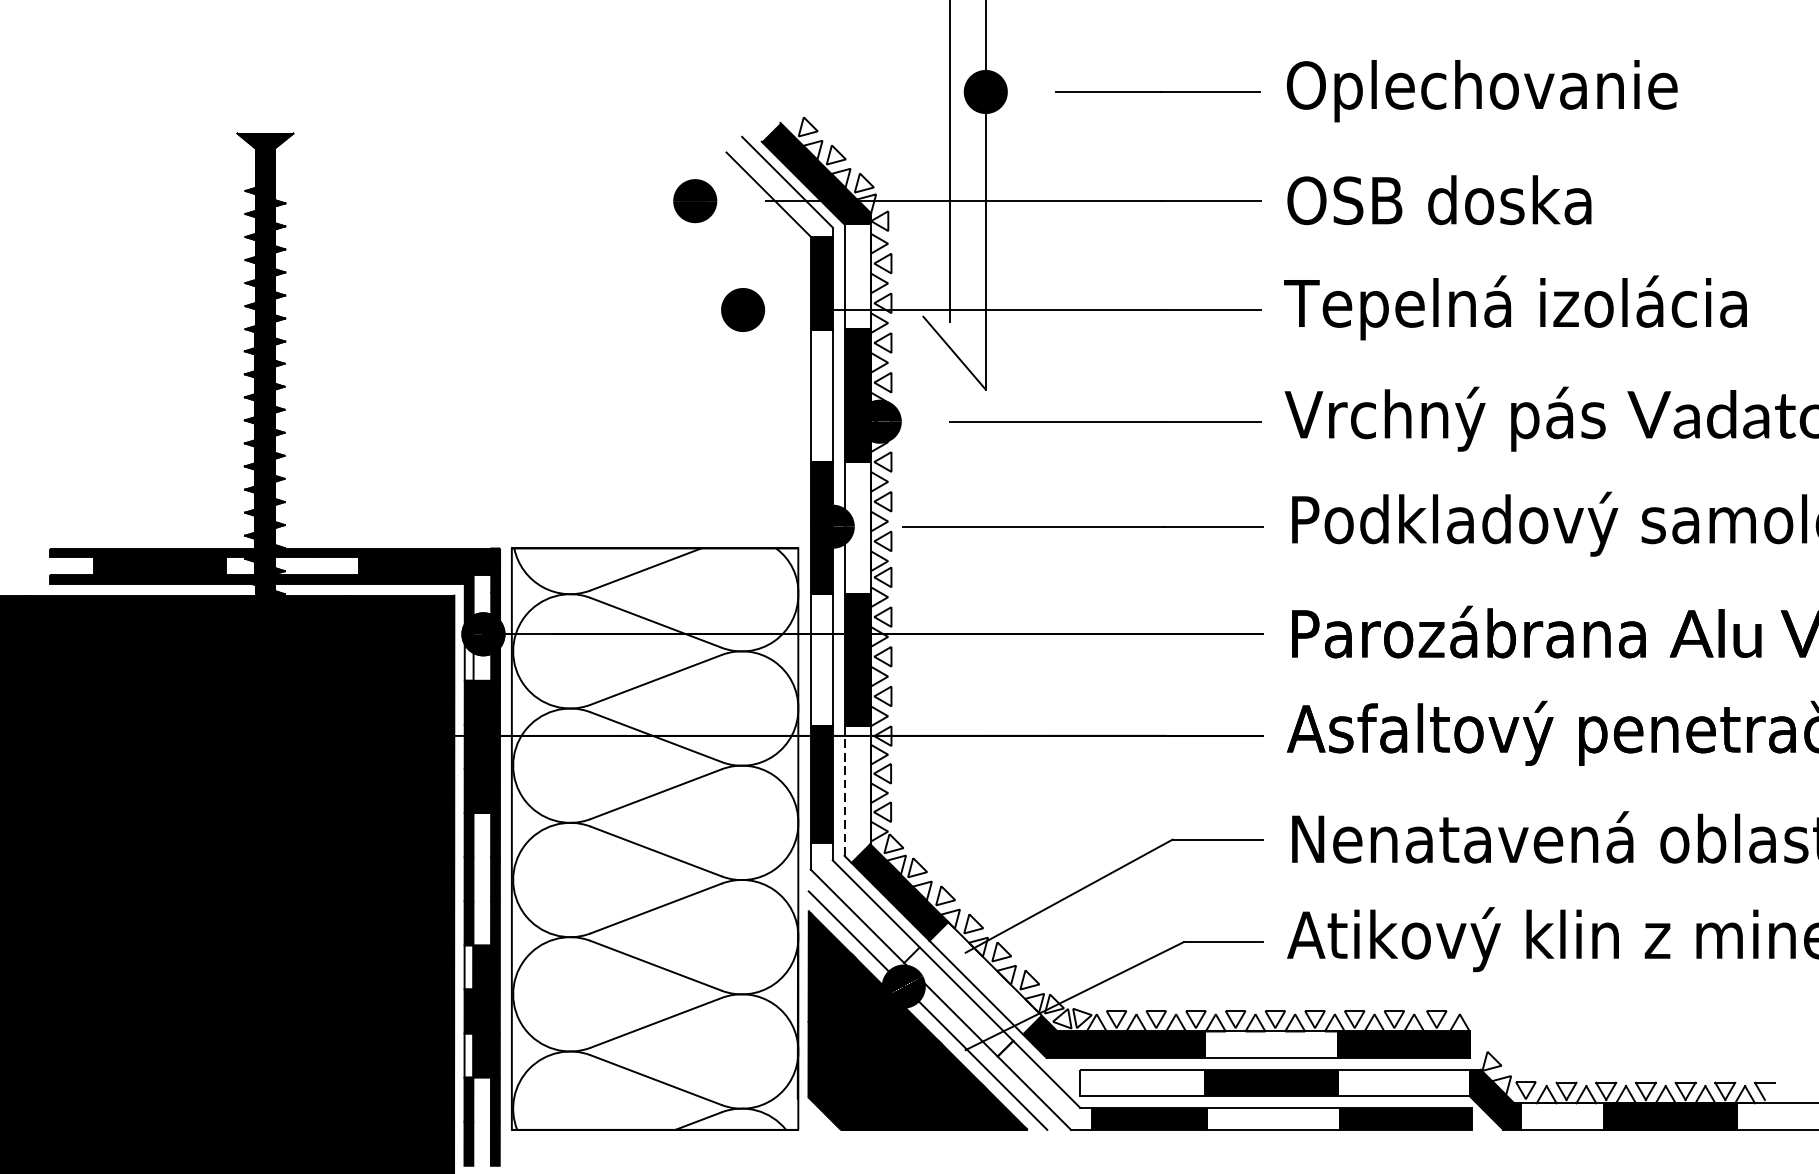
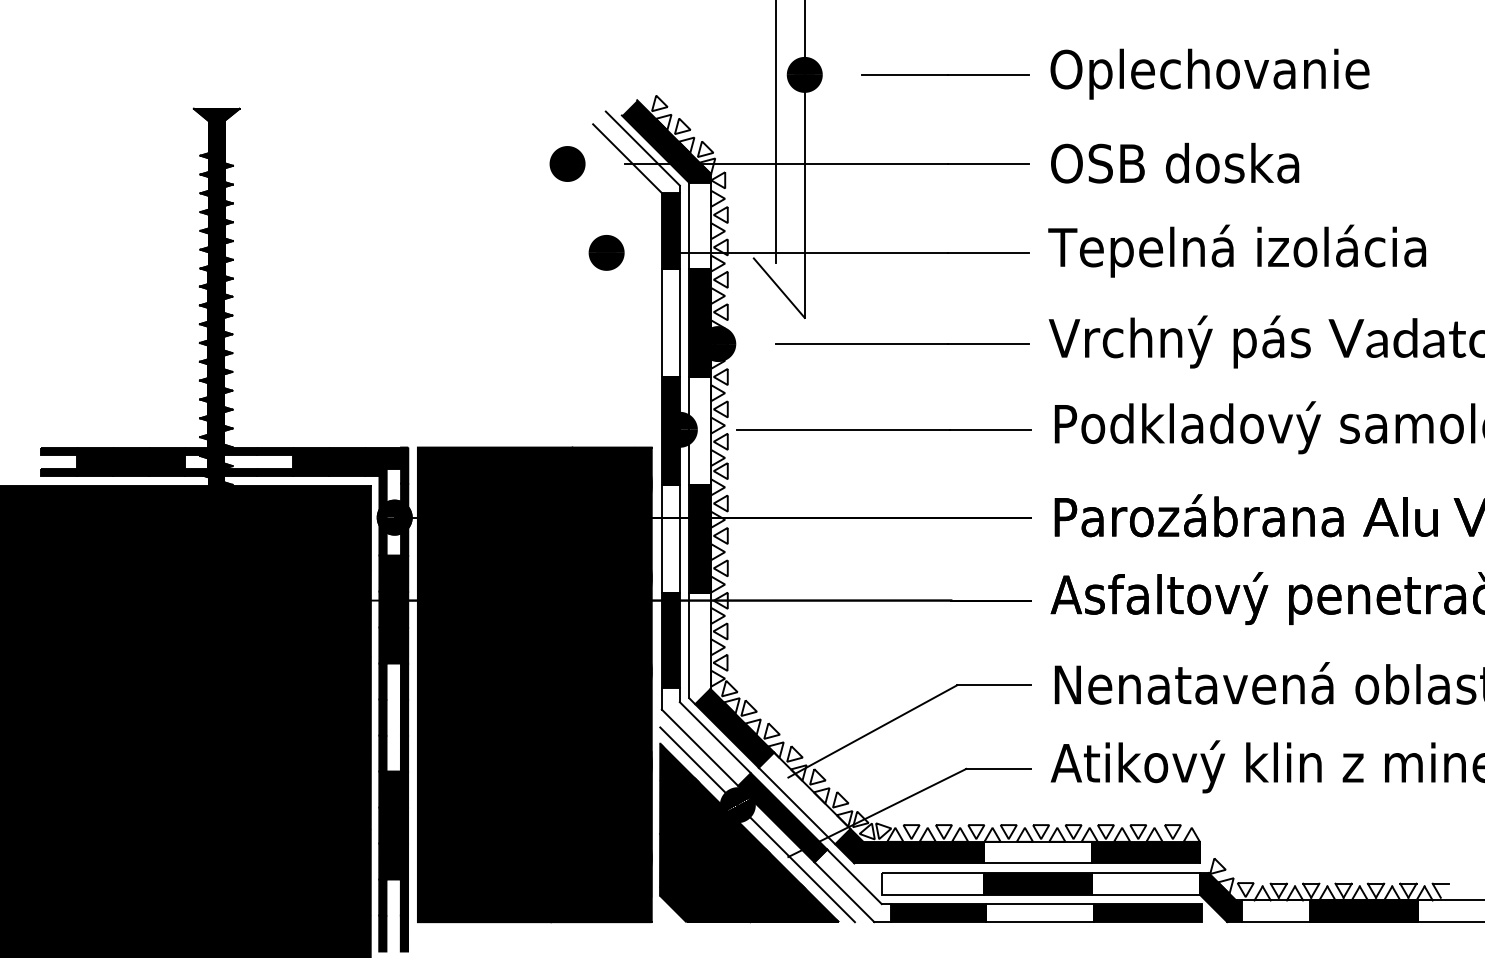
fill: (468, 658) -> (382, 537), added
line: (844, 790) -> (689, 645), dashed -> solid
fill: (654, 838) -> (534, 684), added
fill: (468, 967) -> (382, 789), added
fill: (958, 1001) -> (782, 817), added
fill: (468, 1055) -> (382, 861), added

